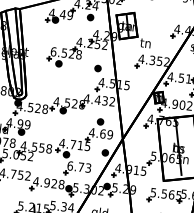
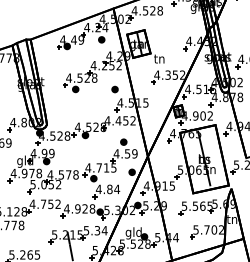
text: (53, 51) -> (68, 77), 6.528 -> 4.528
text: (104, 100) -> (125, 120), 4.432 -> 4.452
text: (102, 133) -> (127, 153), 4.69 -> 4.59
text: (41, 147) -> (68, 174), 4.558 -> 4.578
text: (78, 167) -> (107, 189), 6.73 -> 4.84

